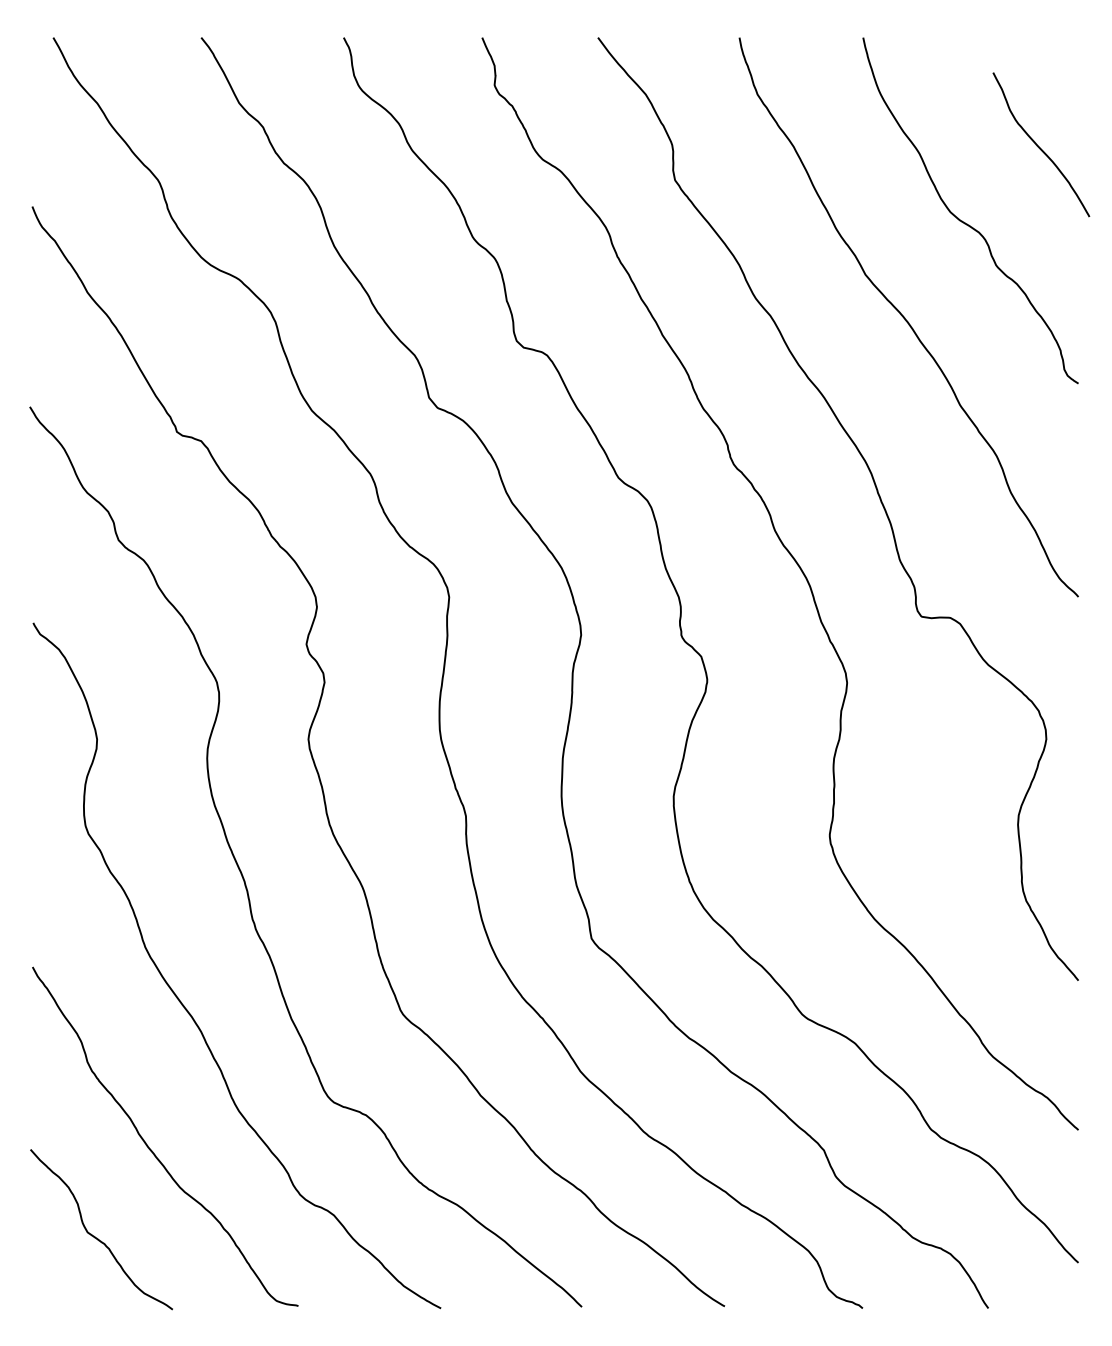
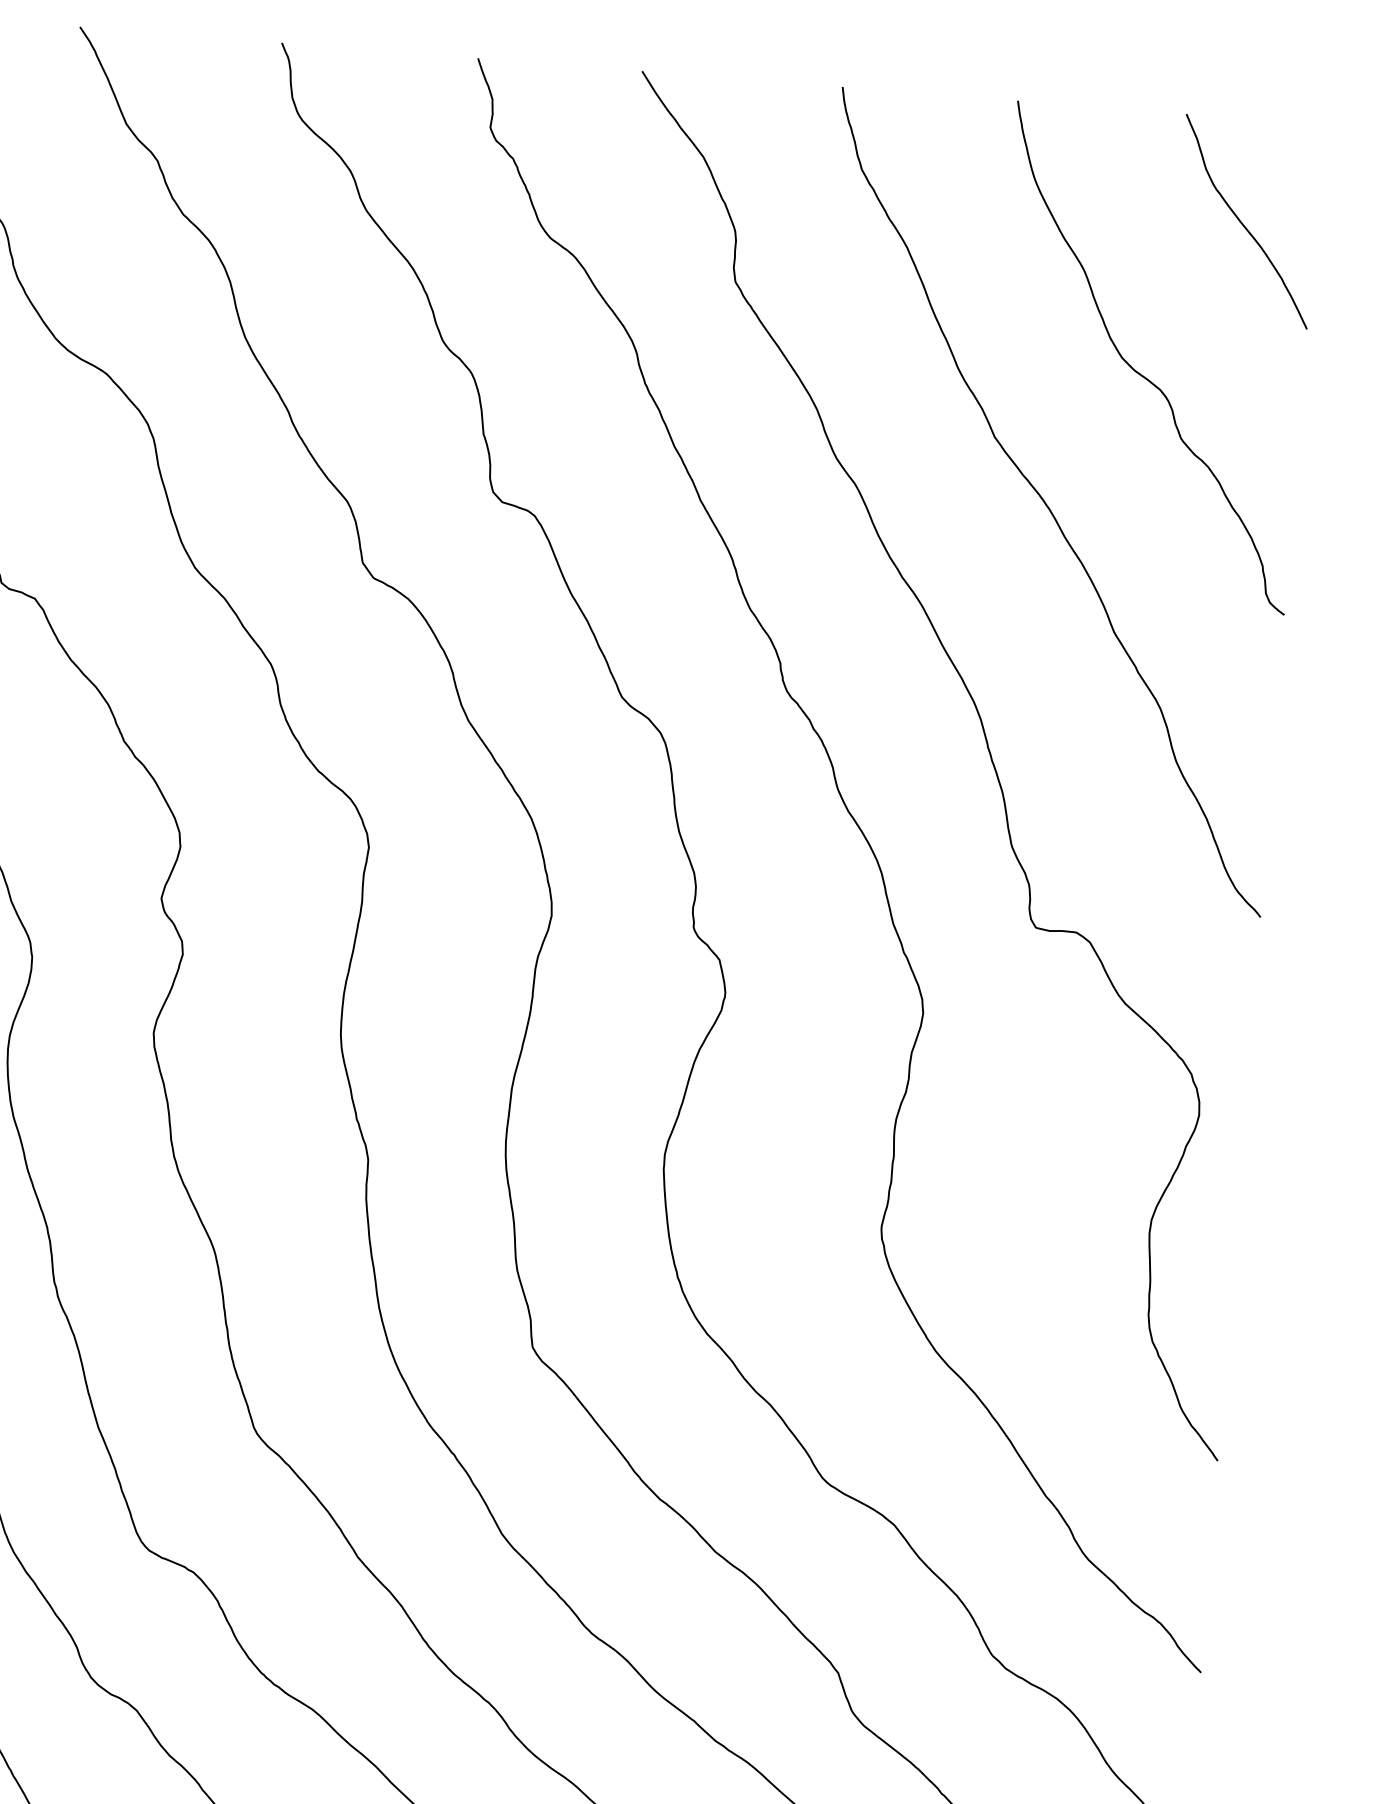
curve: (1039, 146) -> (1243, 223), moved

